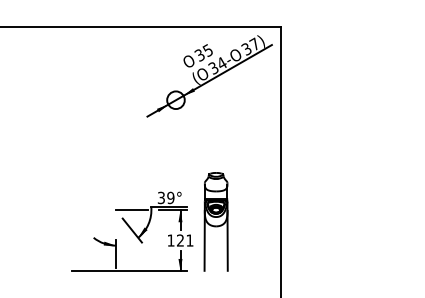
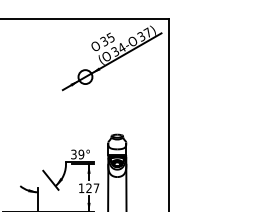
line: (132, 210) -> (51, 164), removed
text: (189, 240) -> (96, 188), 121 -> 127

